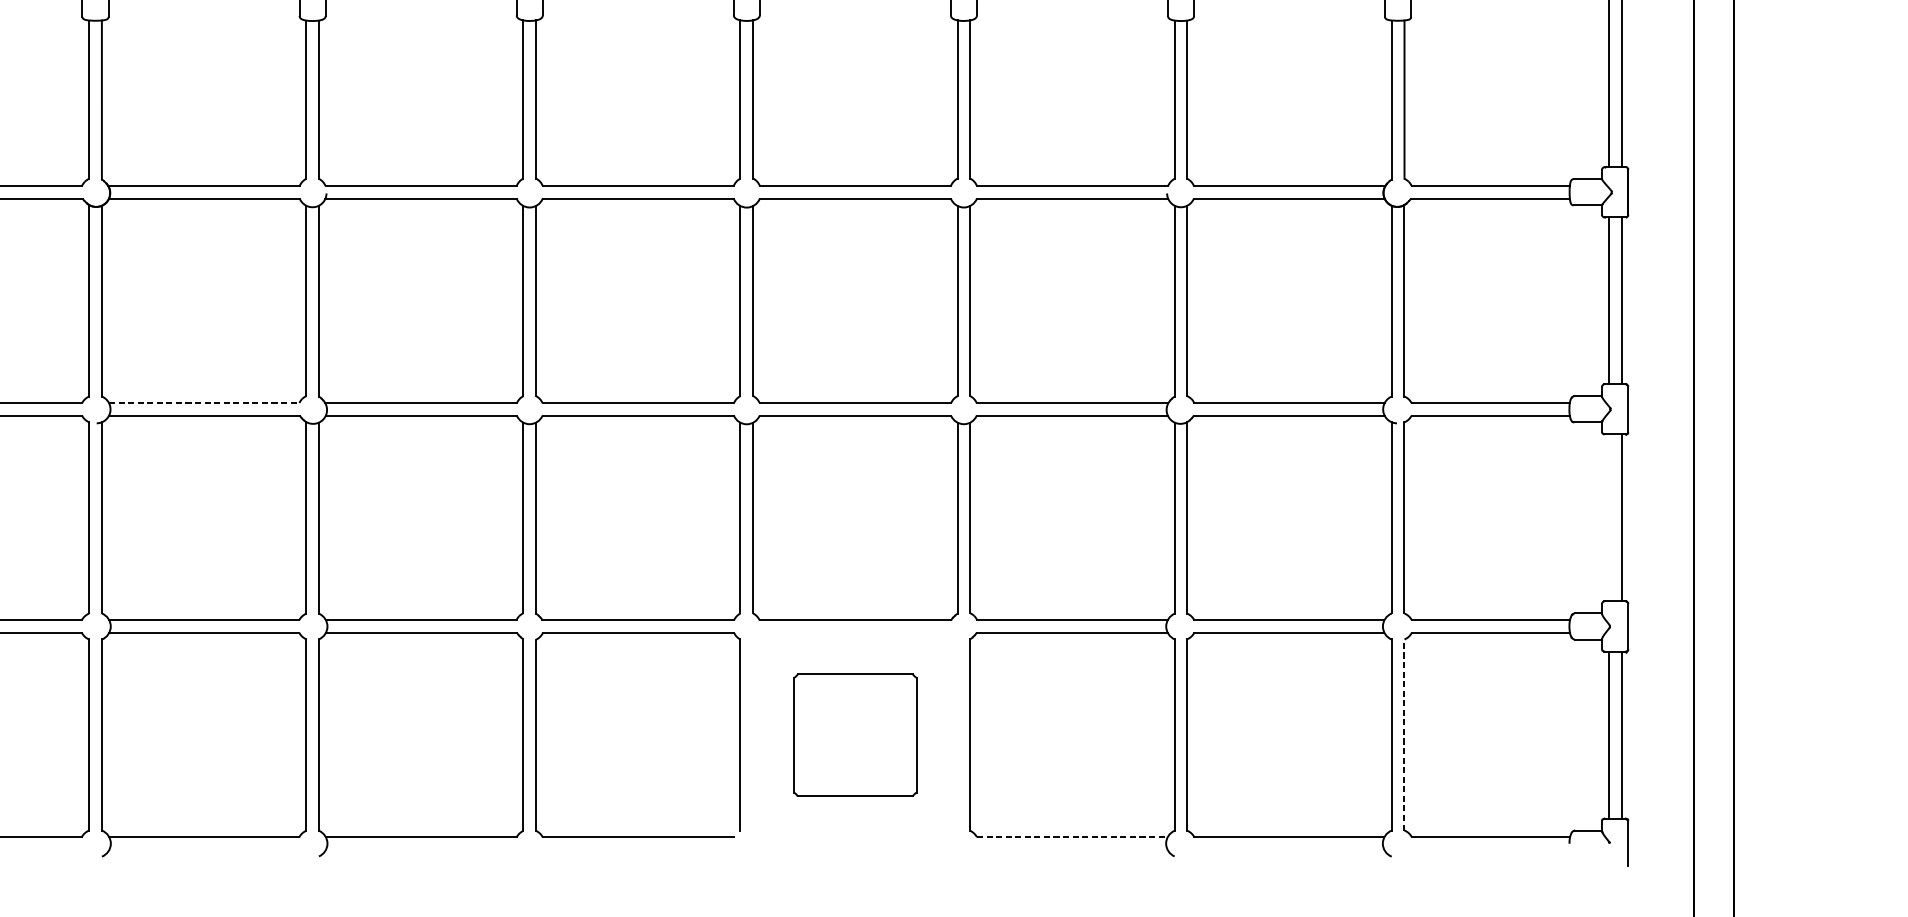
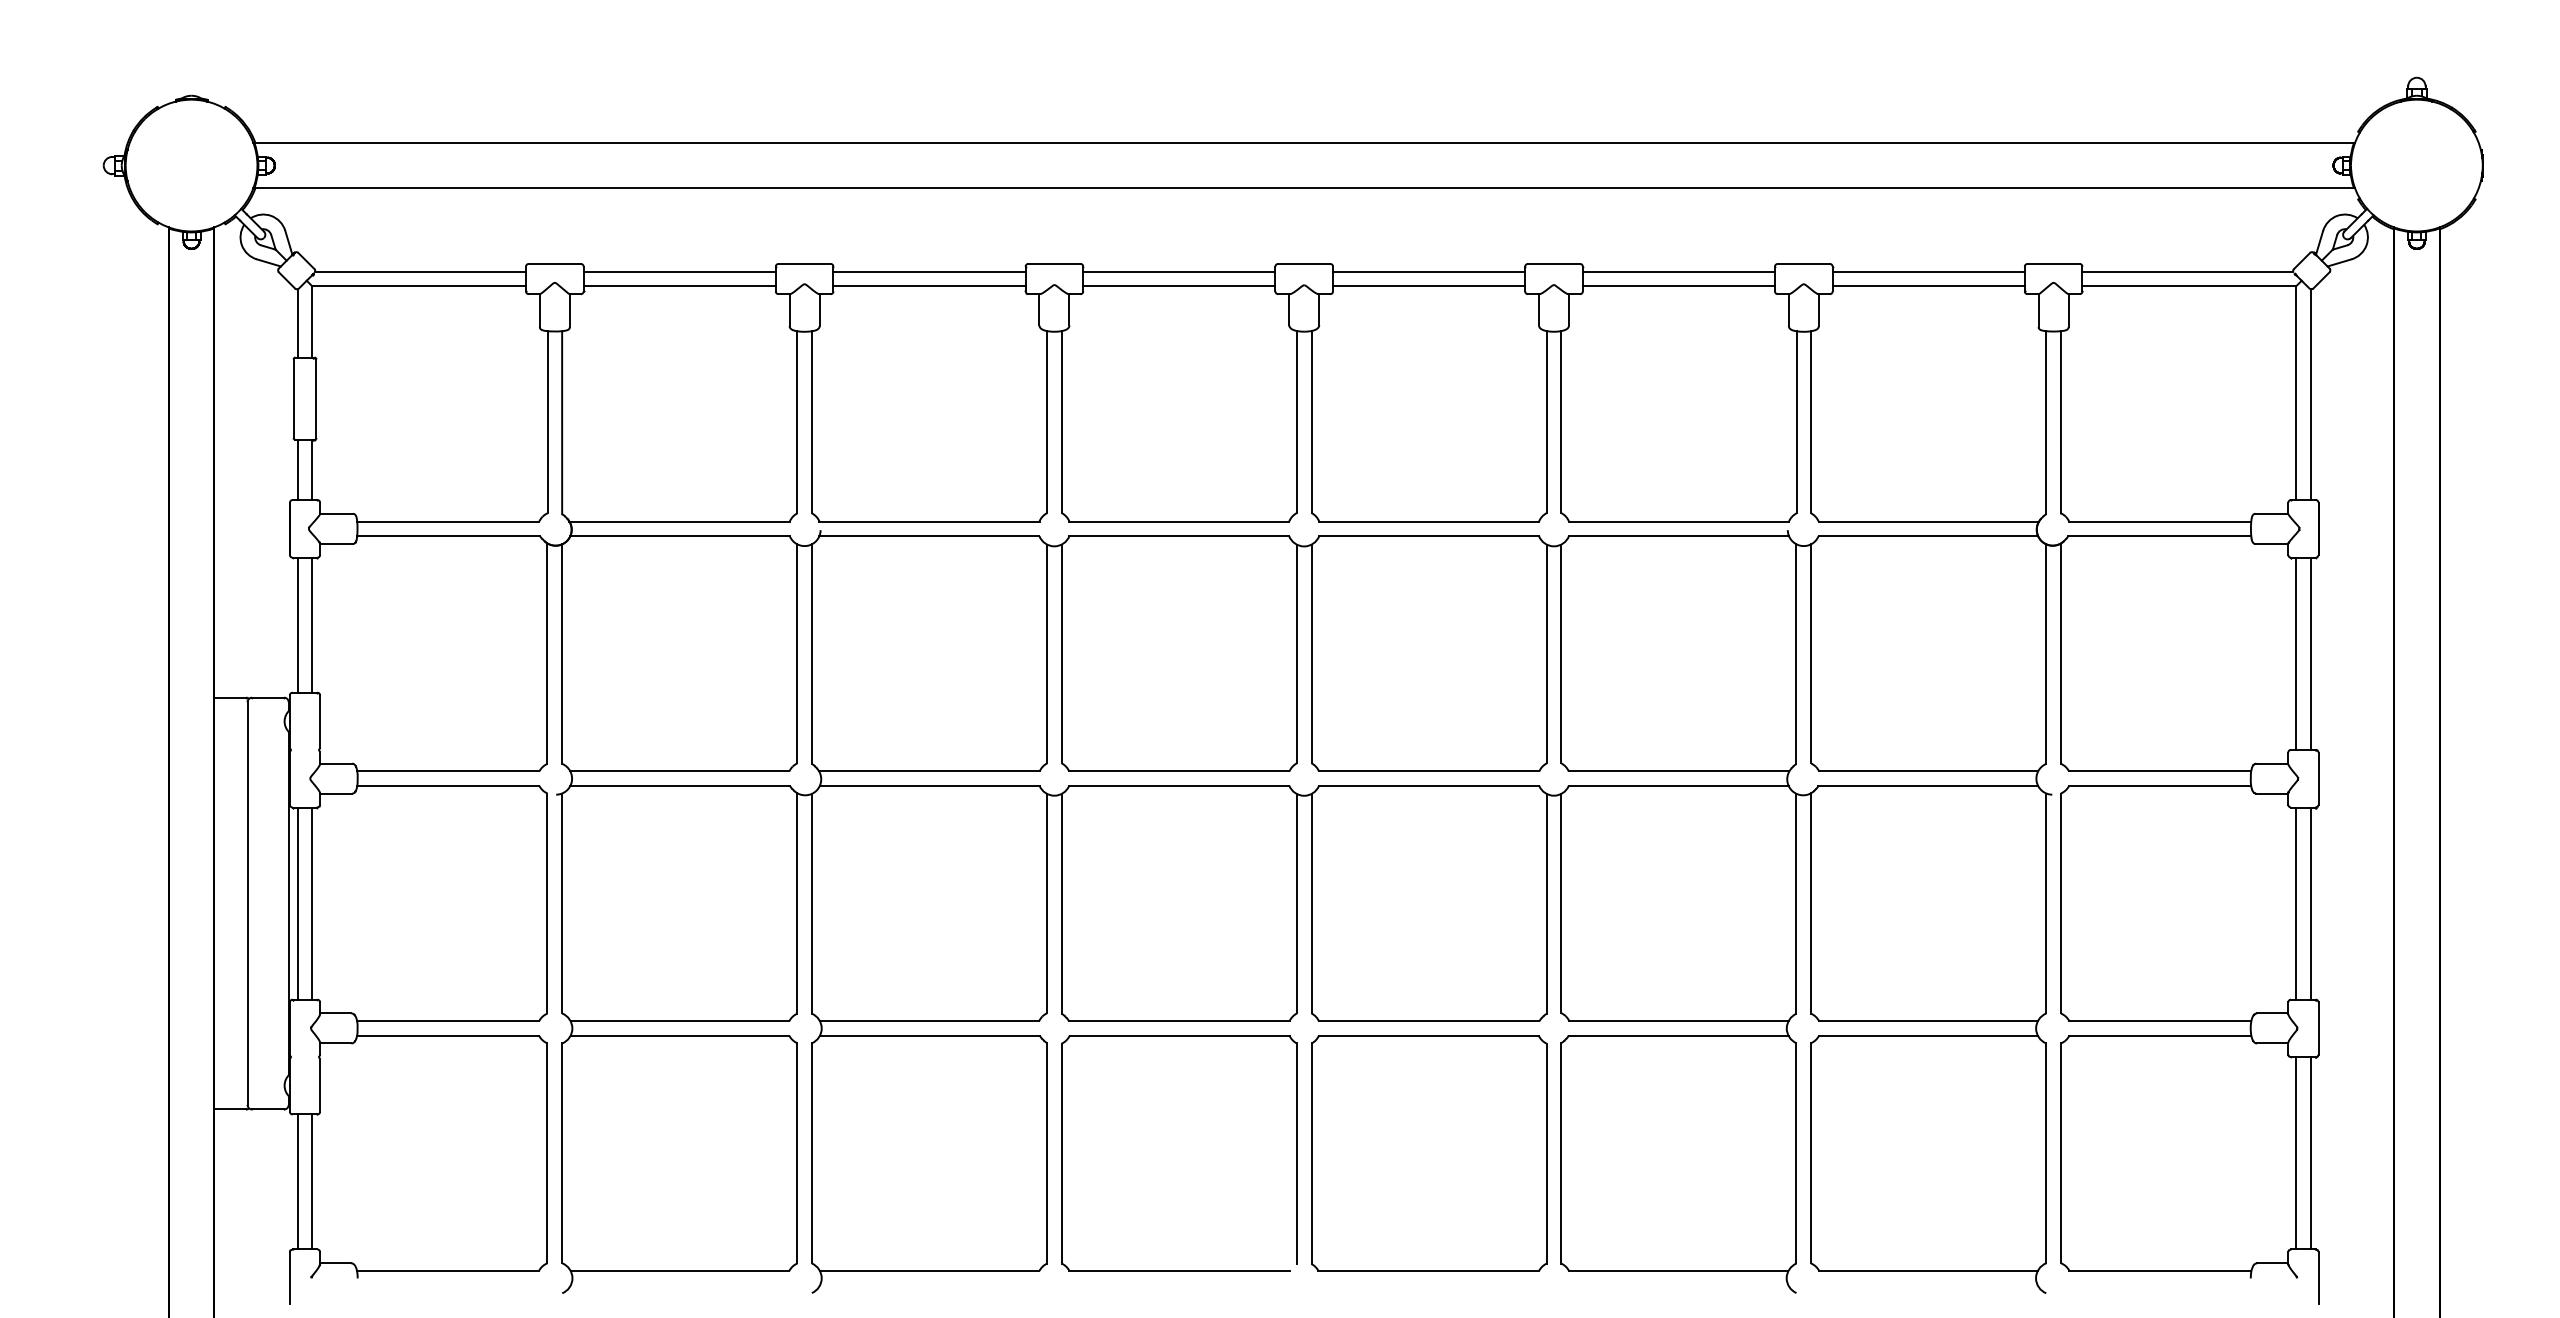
line: (203, 403) -> (679, 771), dashed -> solid
line: (1609, 517) -> (2296, 903), added
part: (855, 735) -> (1429, 1153), size x1.67
line: (1404, 735) -> (2060, 1153), dashed -> solid
line: (1072, 836) -> (1678, 1270), dashed -> solid

